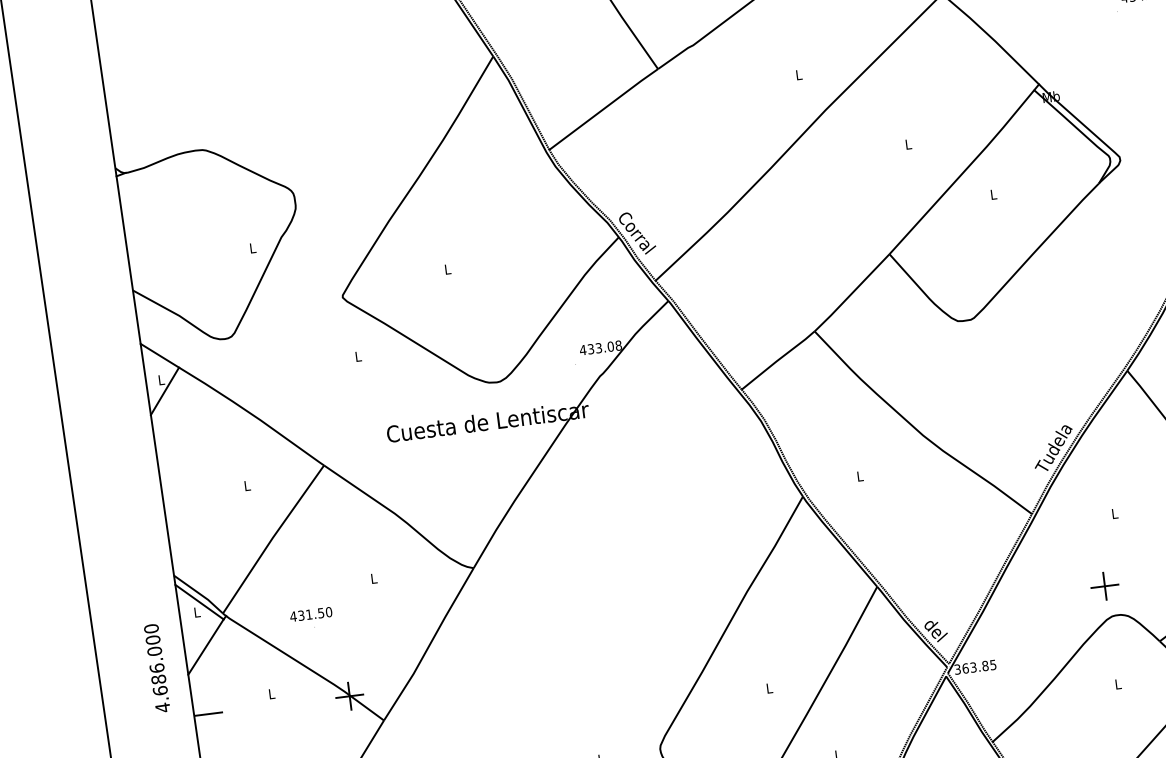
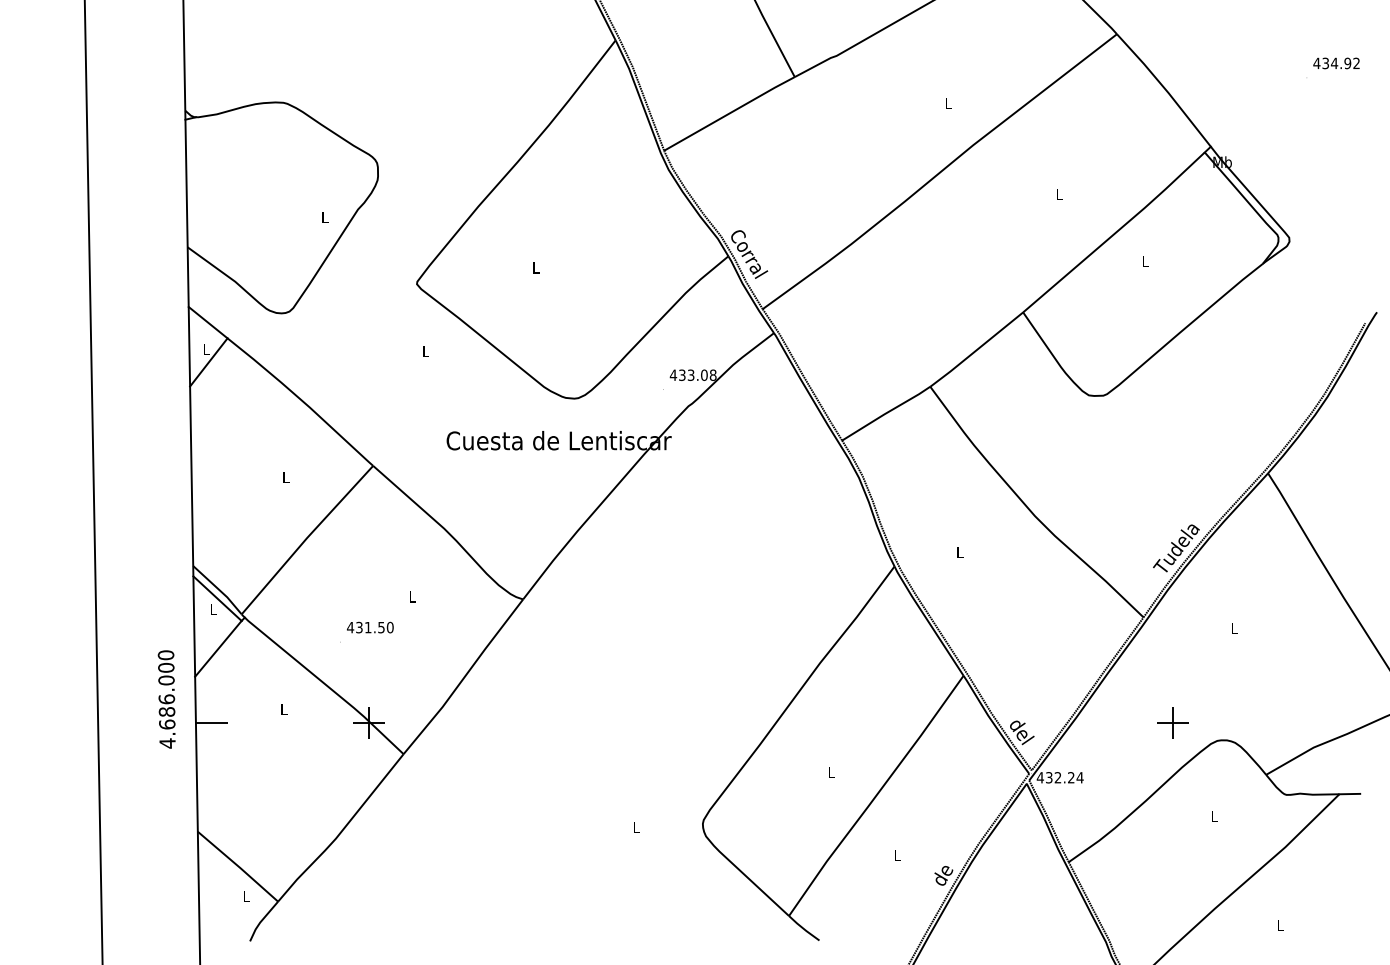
part: (1104, 586) -> (1172, 722), moved
text: (311, 614) -> (370, 627), moved
text: (974, 667) -> (1059, 777), 363.85 -> 432.24
text: (156, 668) -> (166, 699), moved

